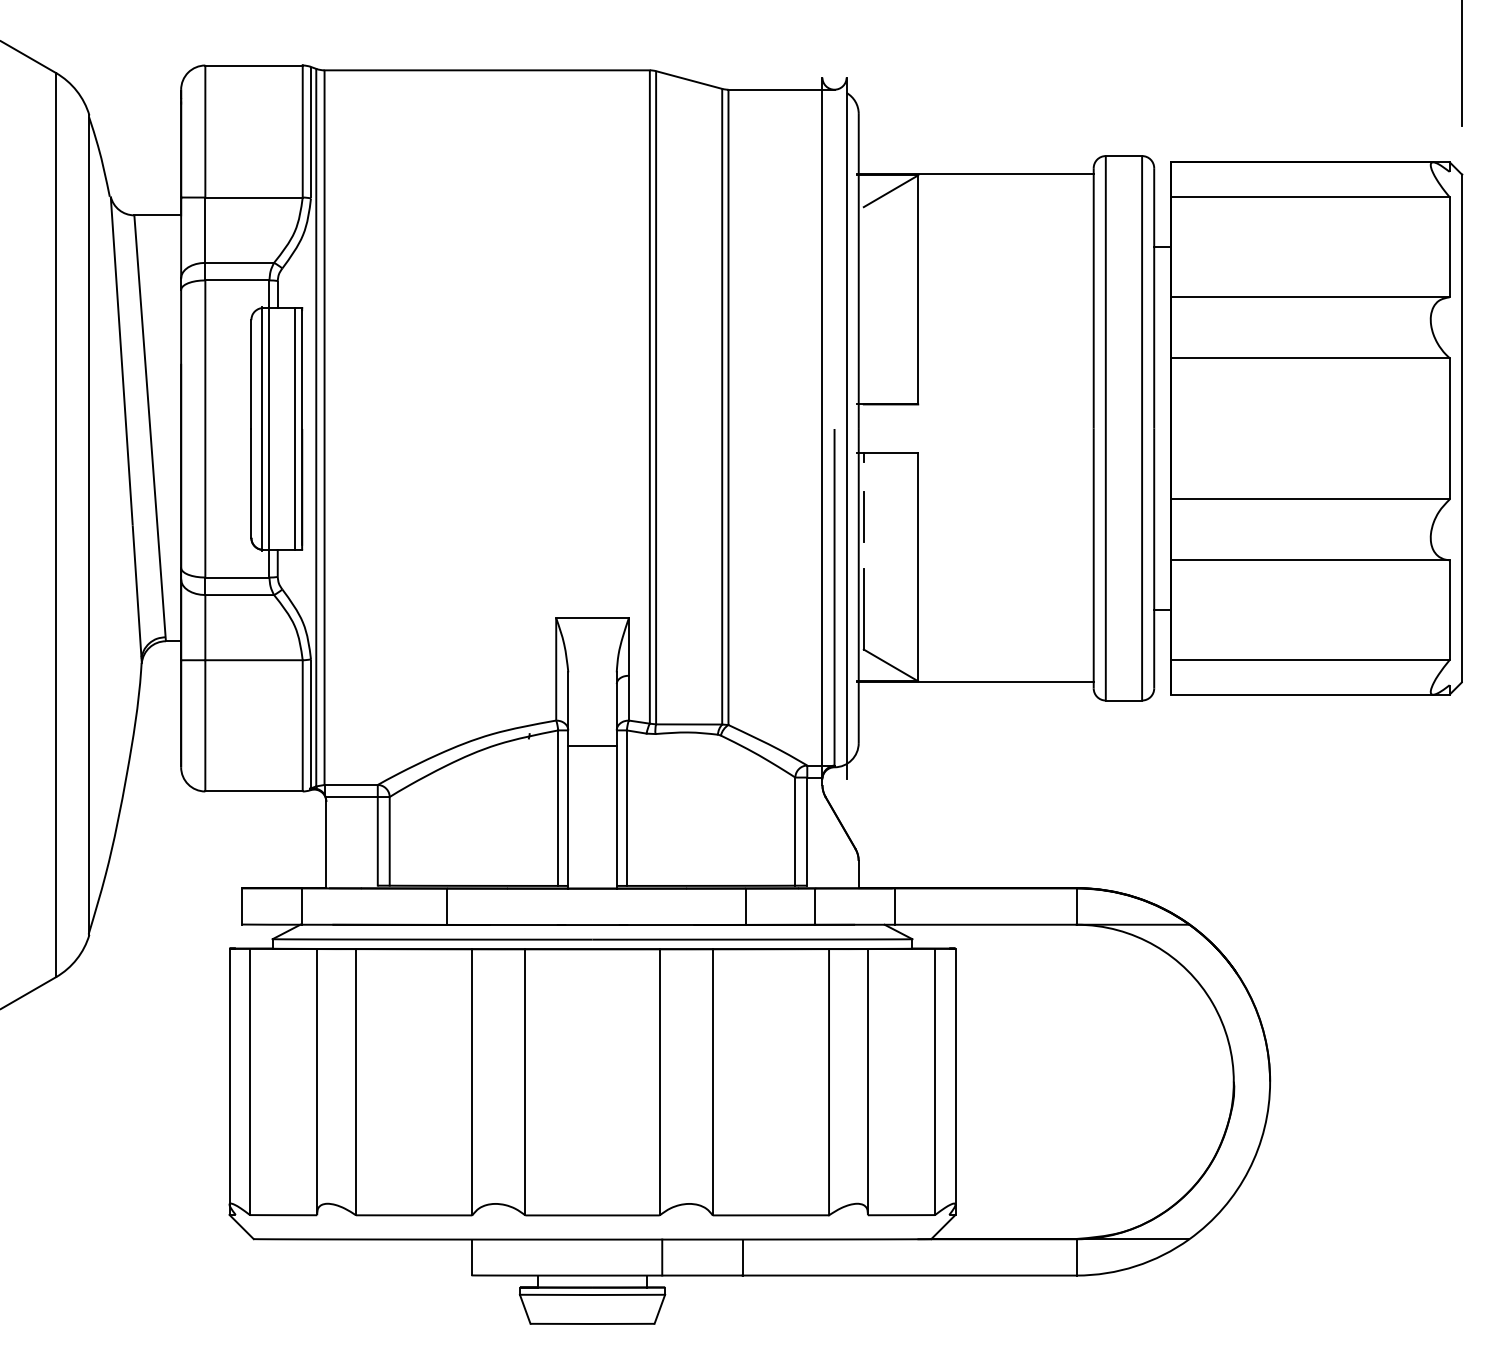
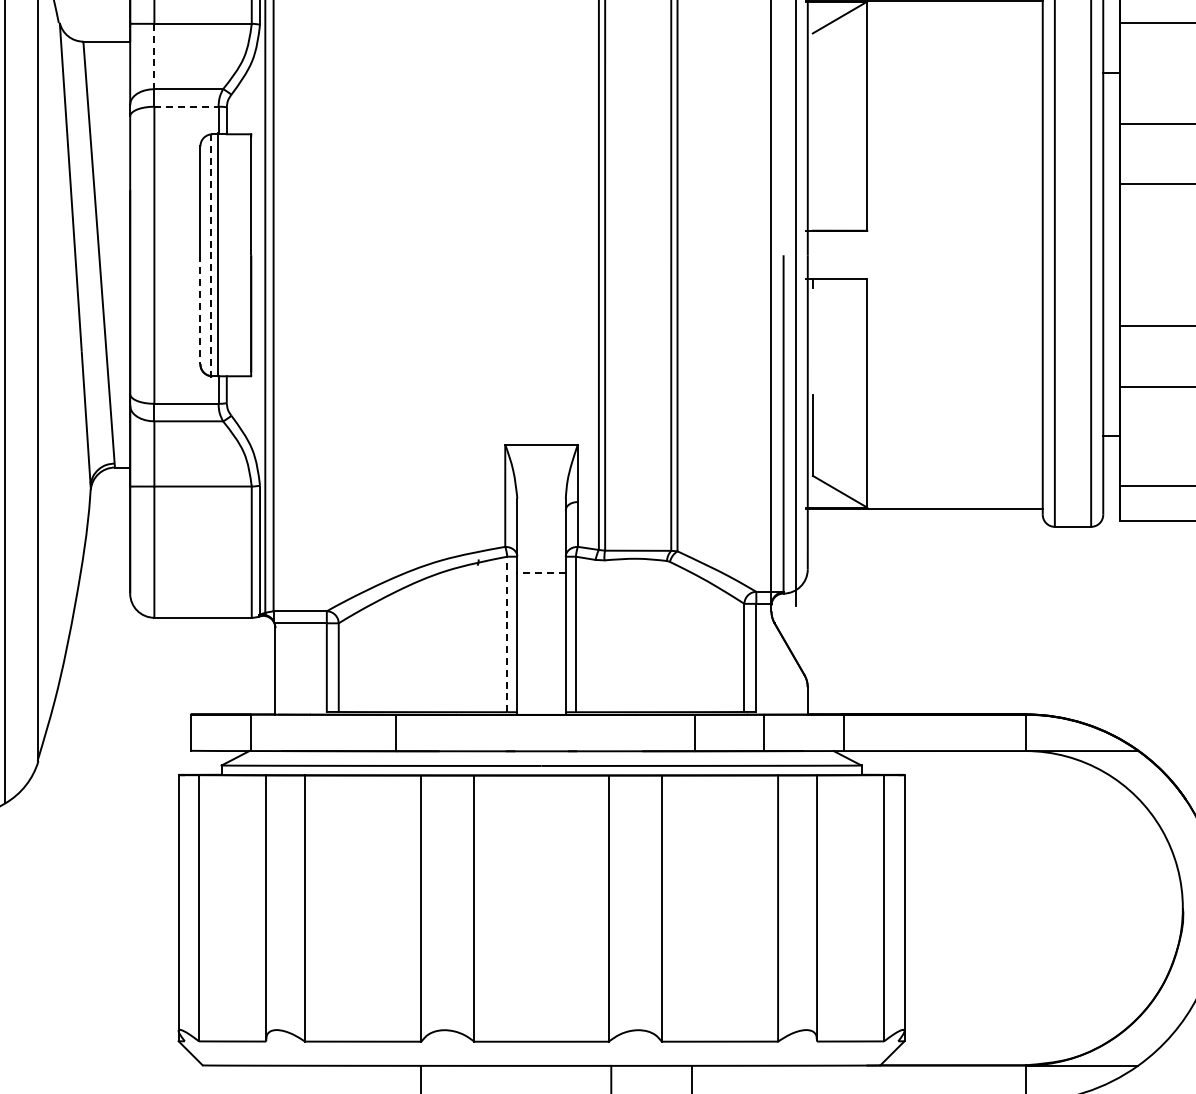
line: (205, 230) -> (154, 56), solid -> dashed
line: (237, 280) -> (186, 106), solid -> dashed
line: (261, 428) -> (210, 254), solid -> dashed
line: (295, 428) -> (244, 254), removed
line: (251, 483) -> (200, 309), solid -> dashed
line: (863, 517) -> (812, 343), removed
line: (592, 746) -> (541, 572), solid -> dashed
line: (558, 808) -> (507, 634), solid -> dashed

